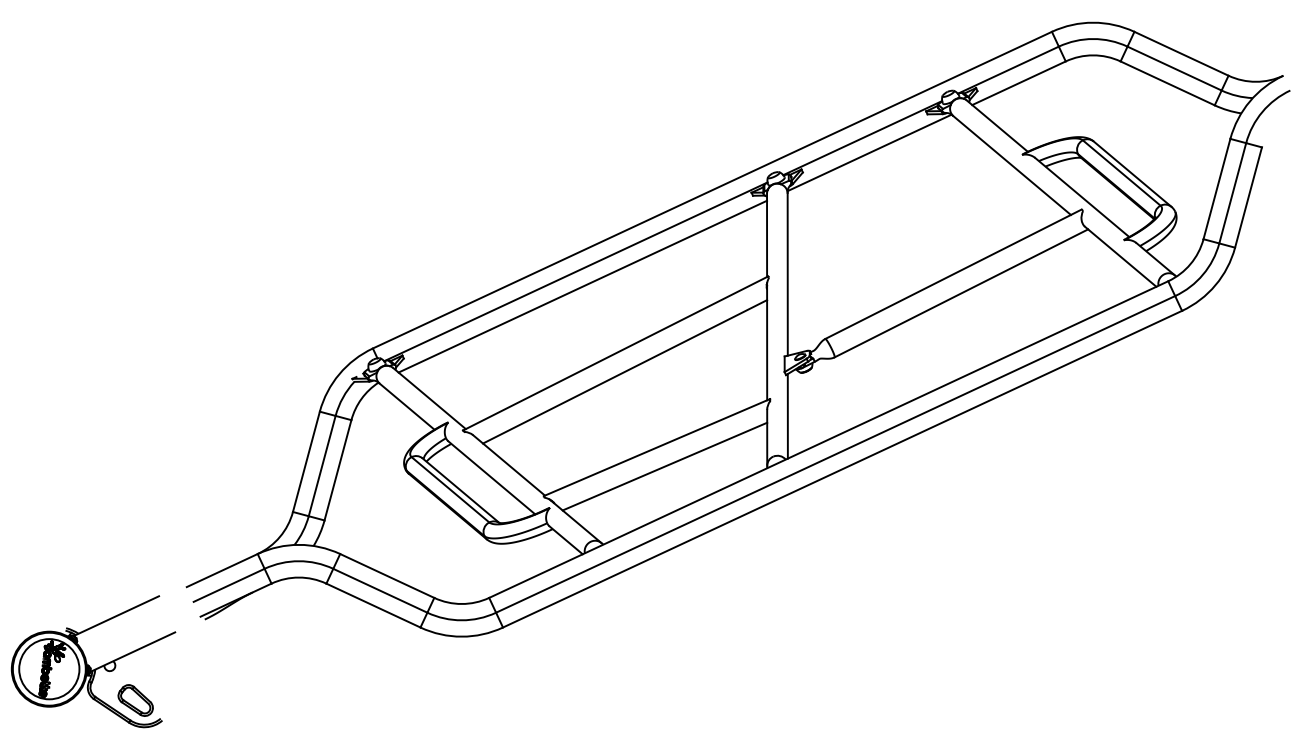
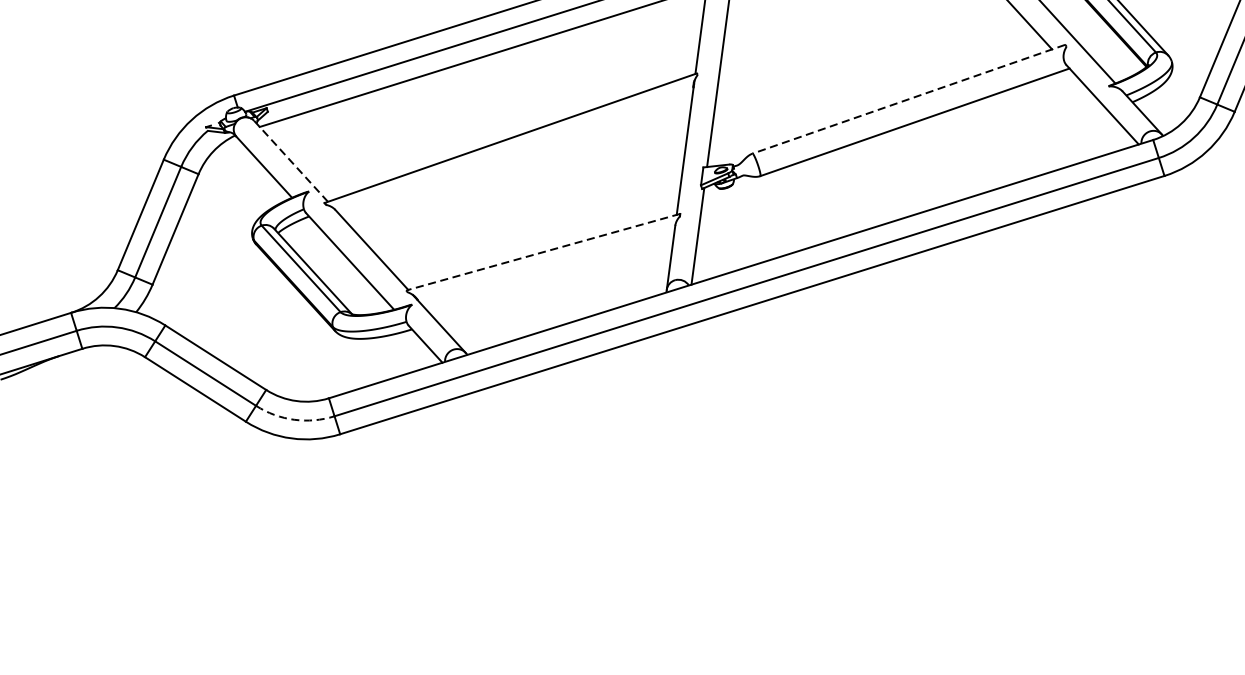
line: (953, 274) -> (908, 99), solid -> dashed
line: (625, 371) -> (519, 160), removed
line: (429, 398) -> (291, 161), solid -> dashed
line: (656, 447) -> (543, 251), solid -> dashed
line: (664, 466) -> (549, 274), removed
arc: (461, 620) -> (293, 419), solid -> dashed

